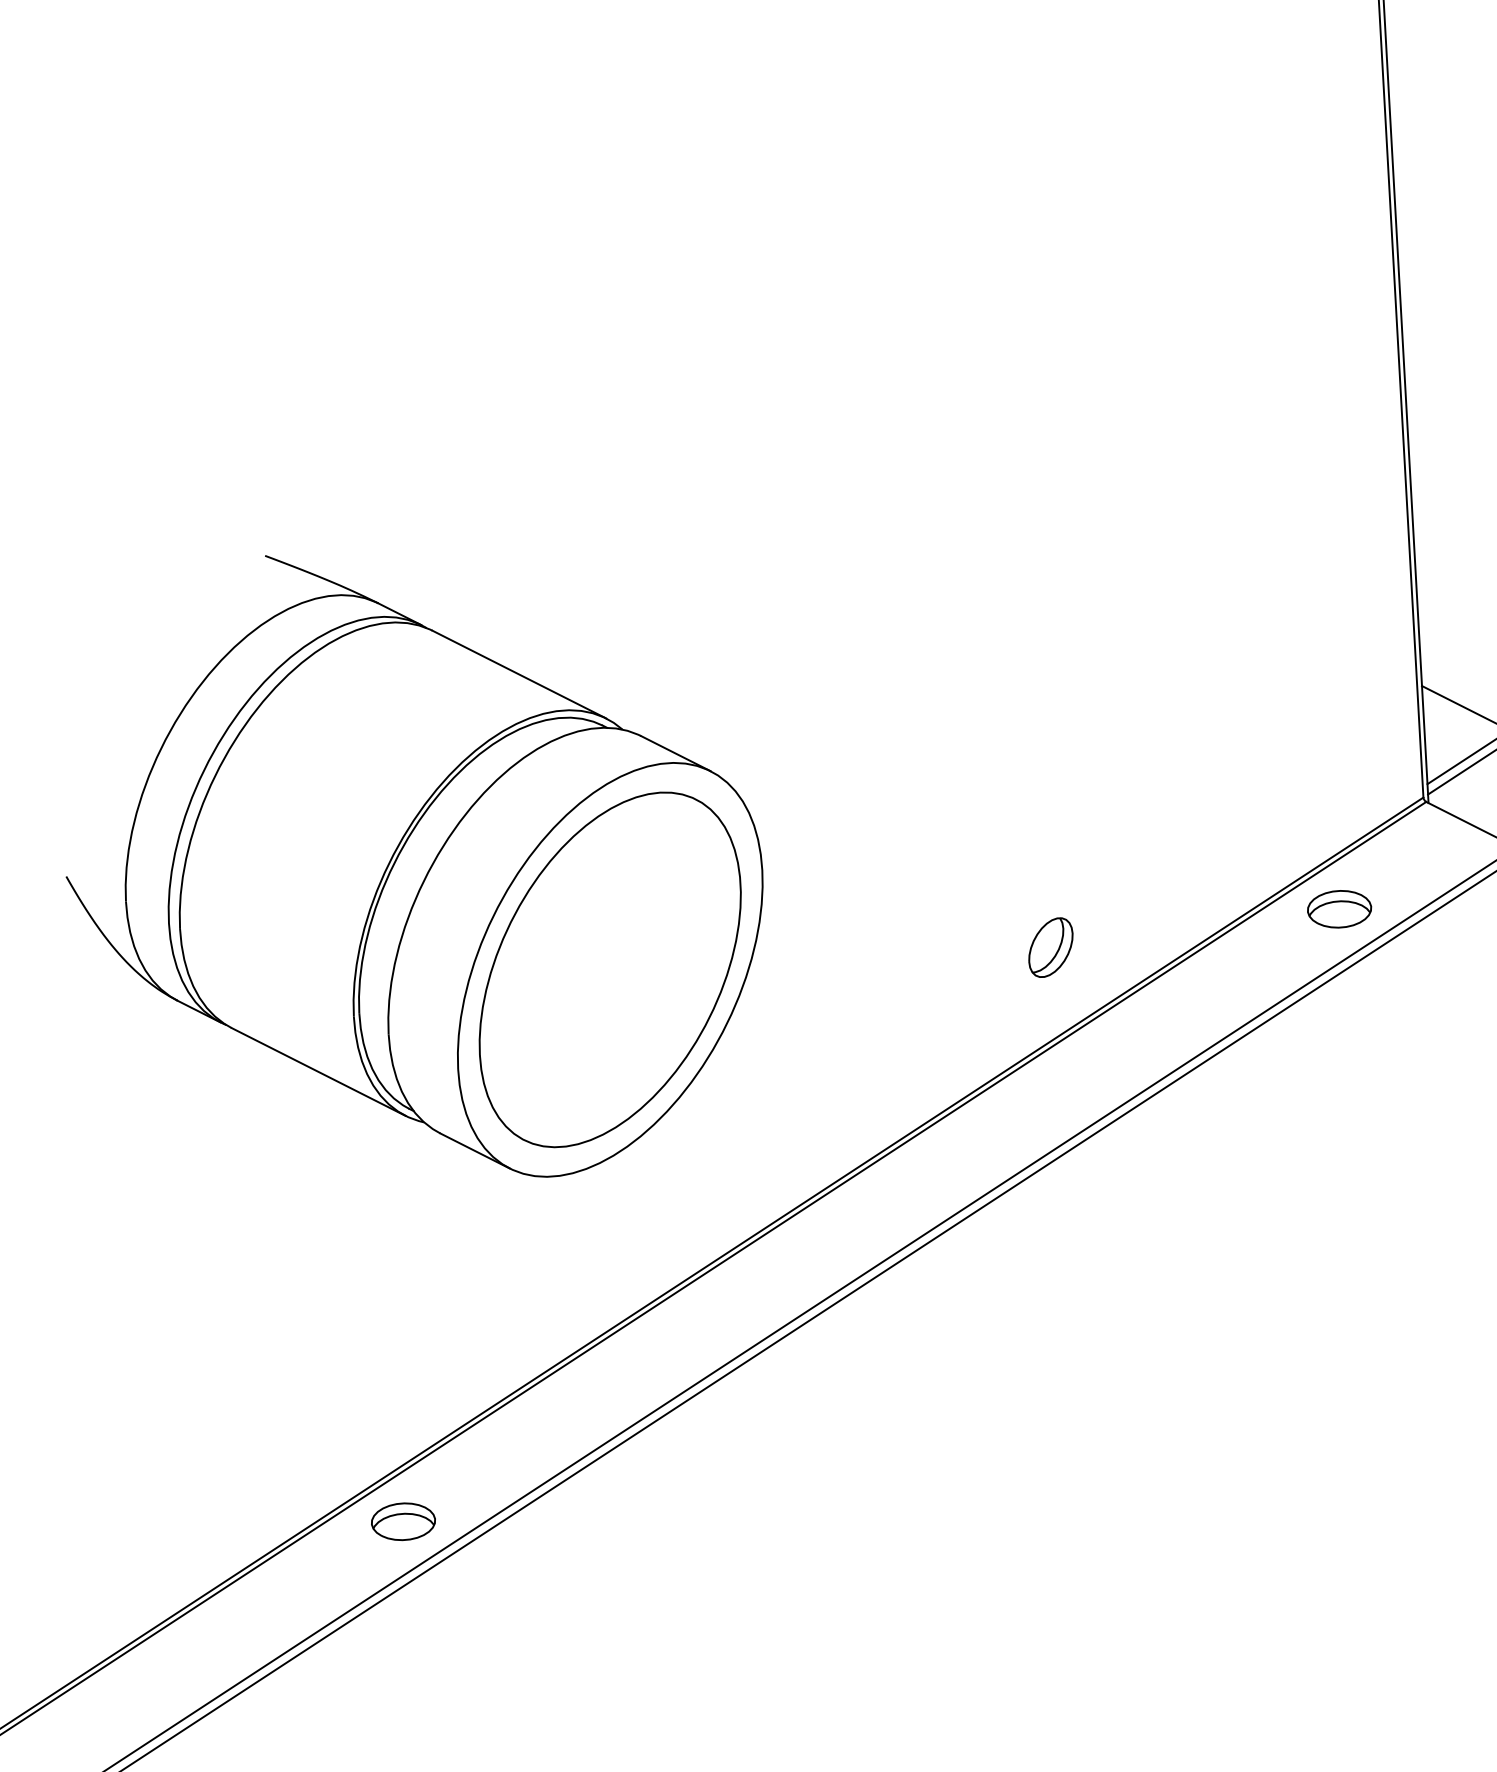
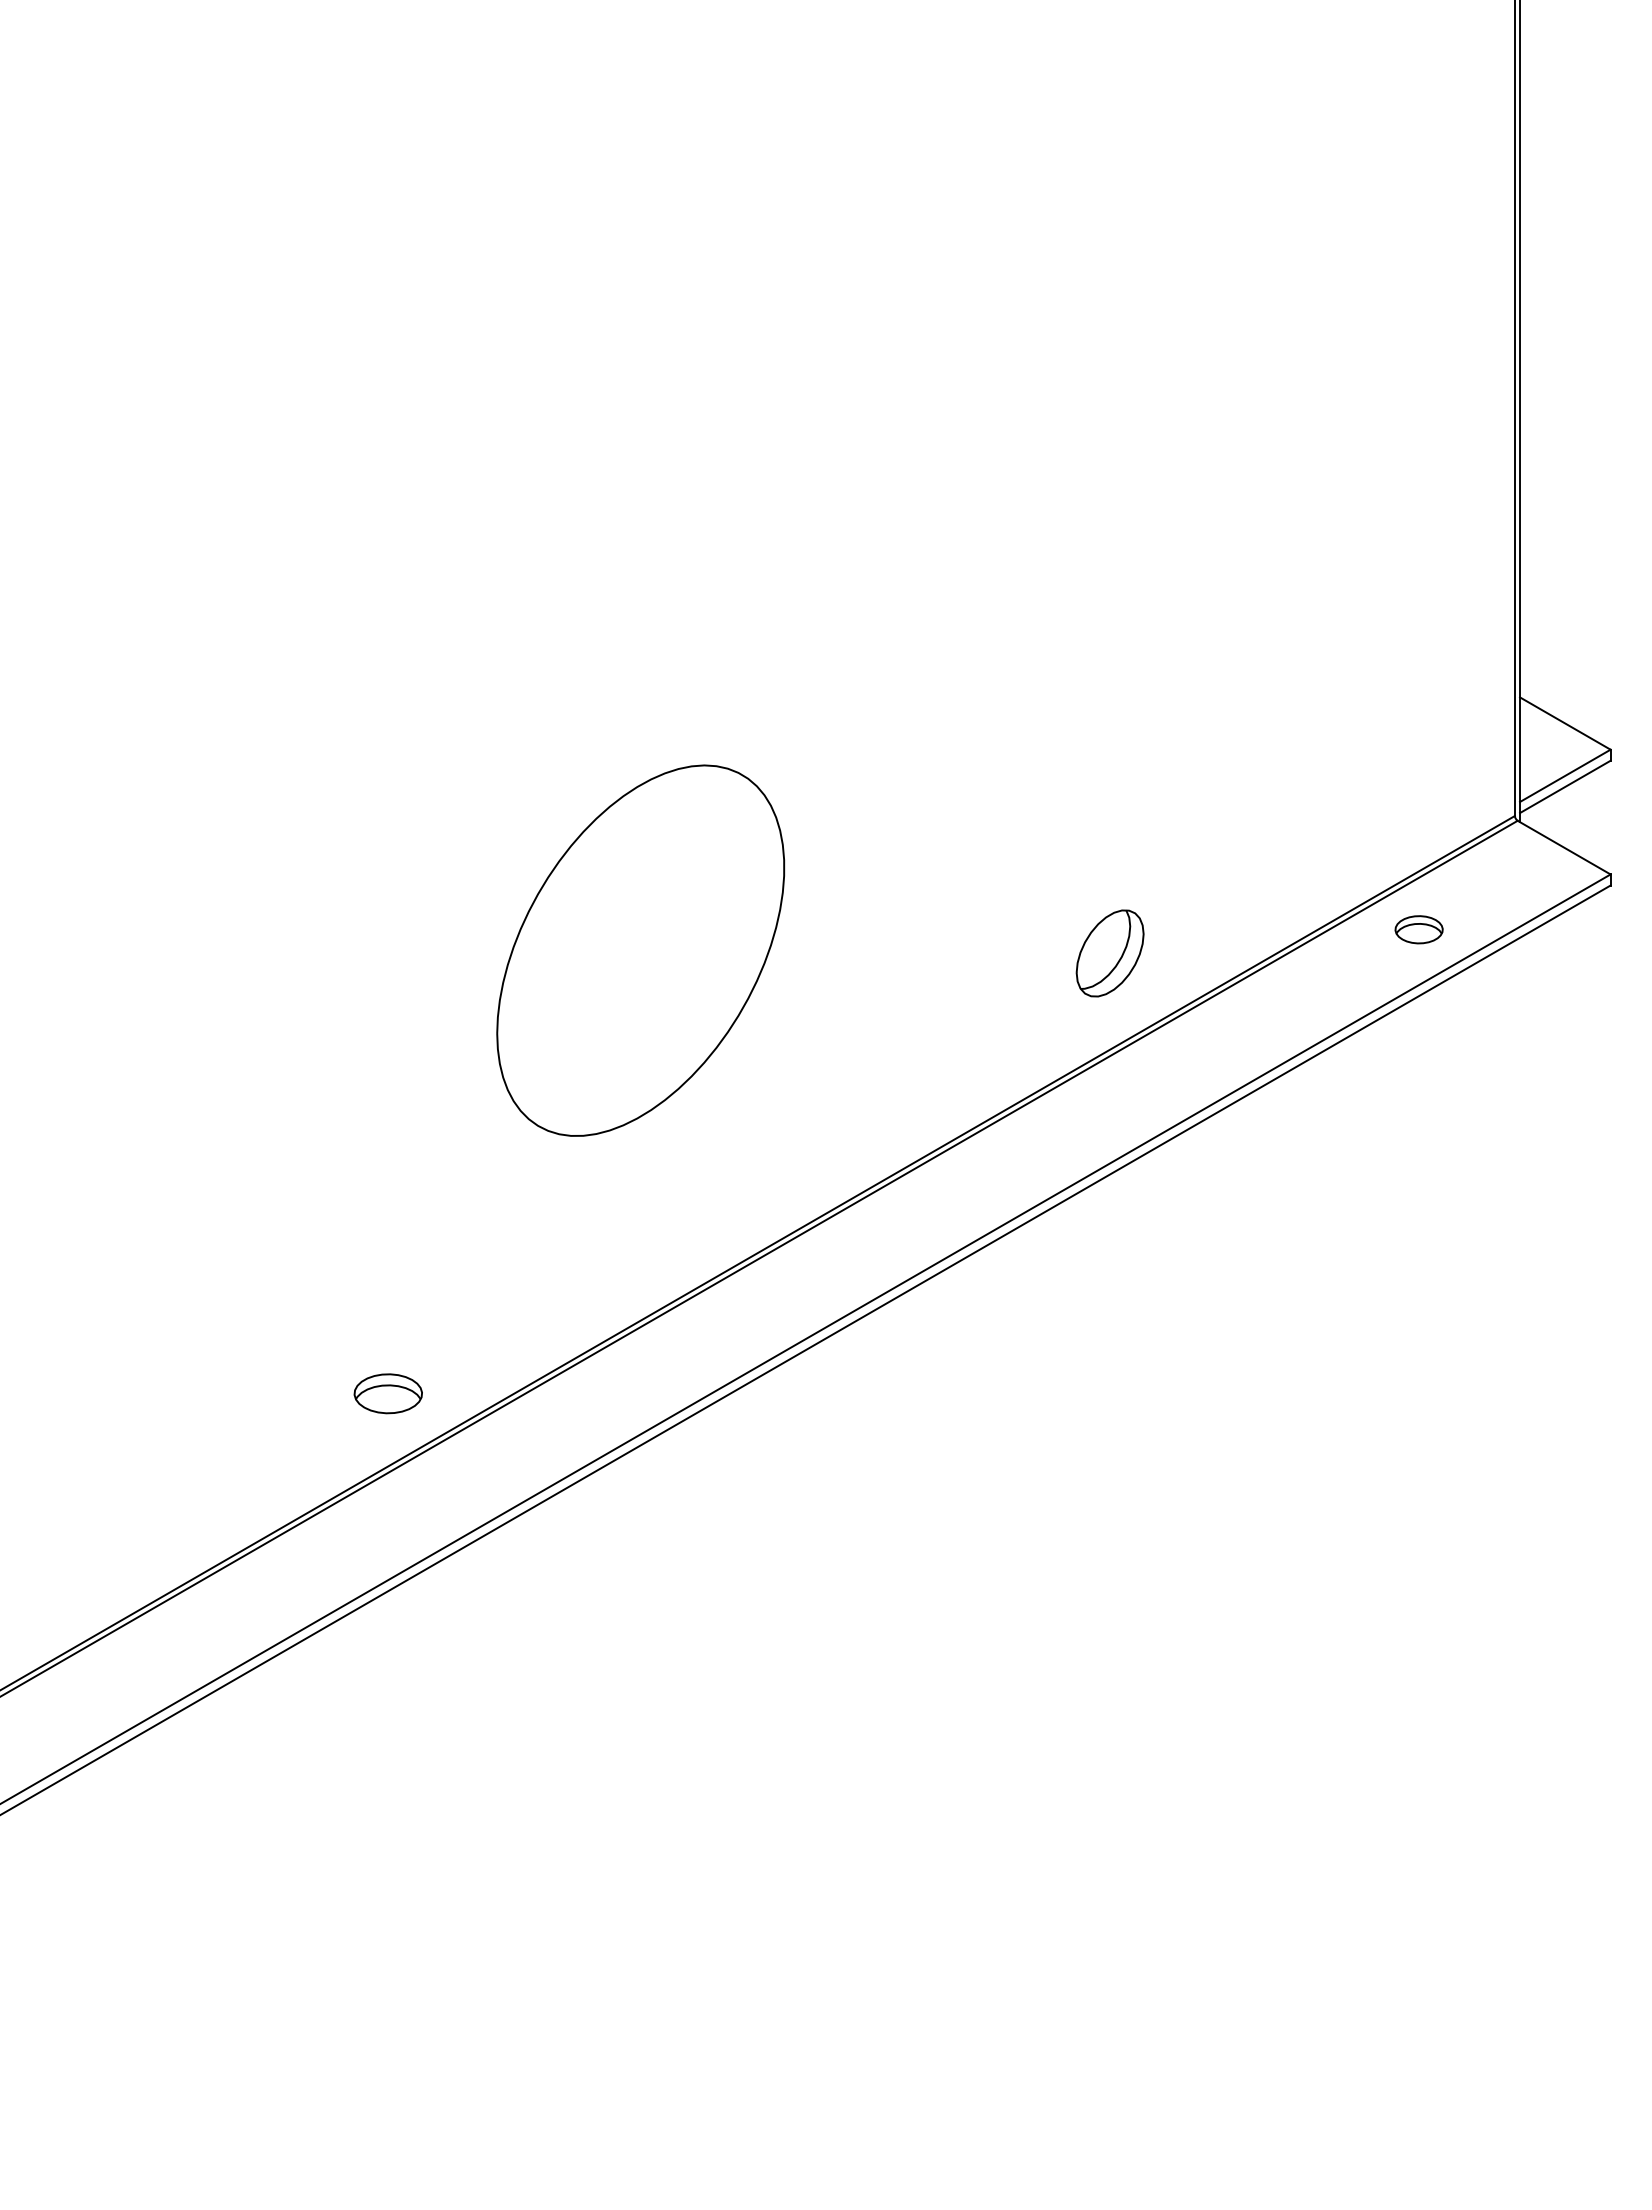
part: (414, 865) -> (438, 828), removed
part: (1338, 909) -> (1418, 929), size x0.7
part: (1051, 946) -> (1110, 952), size x1.4
part: (402, 1521) -> (387, 1393), moved

